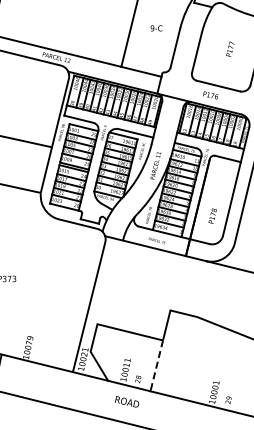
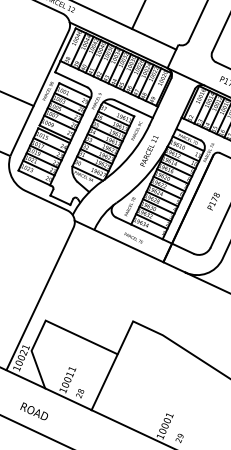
text: (212, 215) -> (213, 200), moved
line: (156, 366) -> (104, 382), dashed -> solid
text: (127, 401) -> (35, 411), moved

